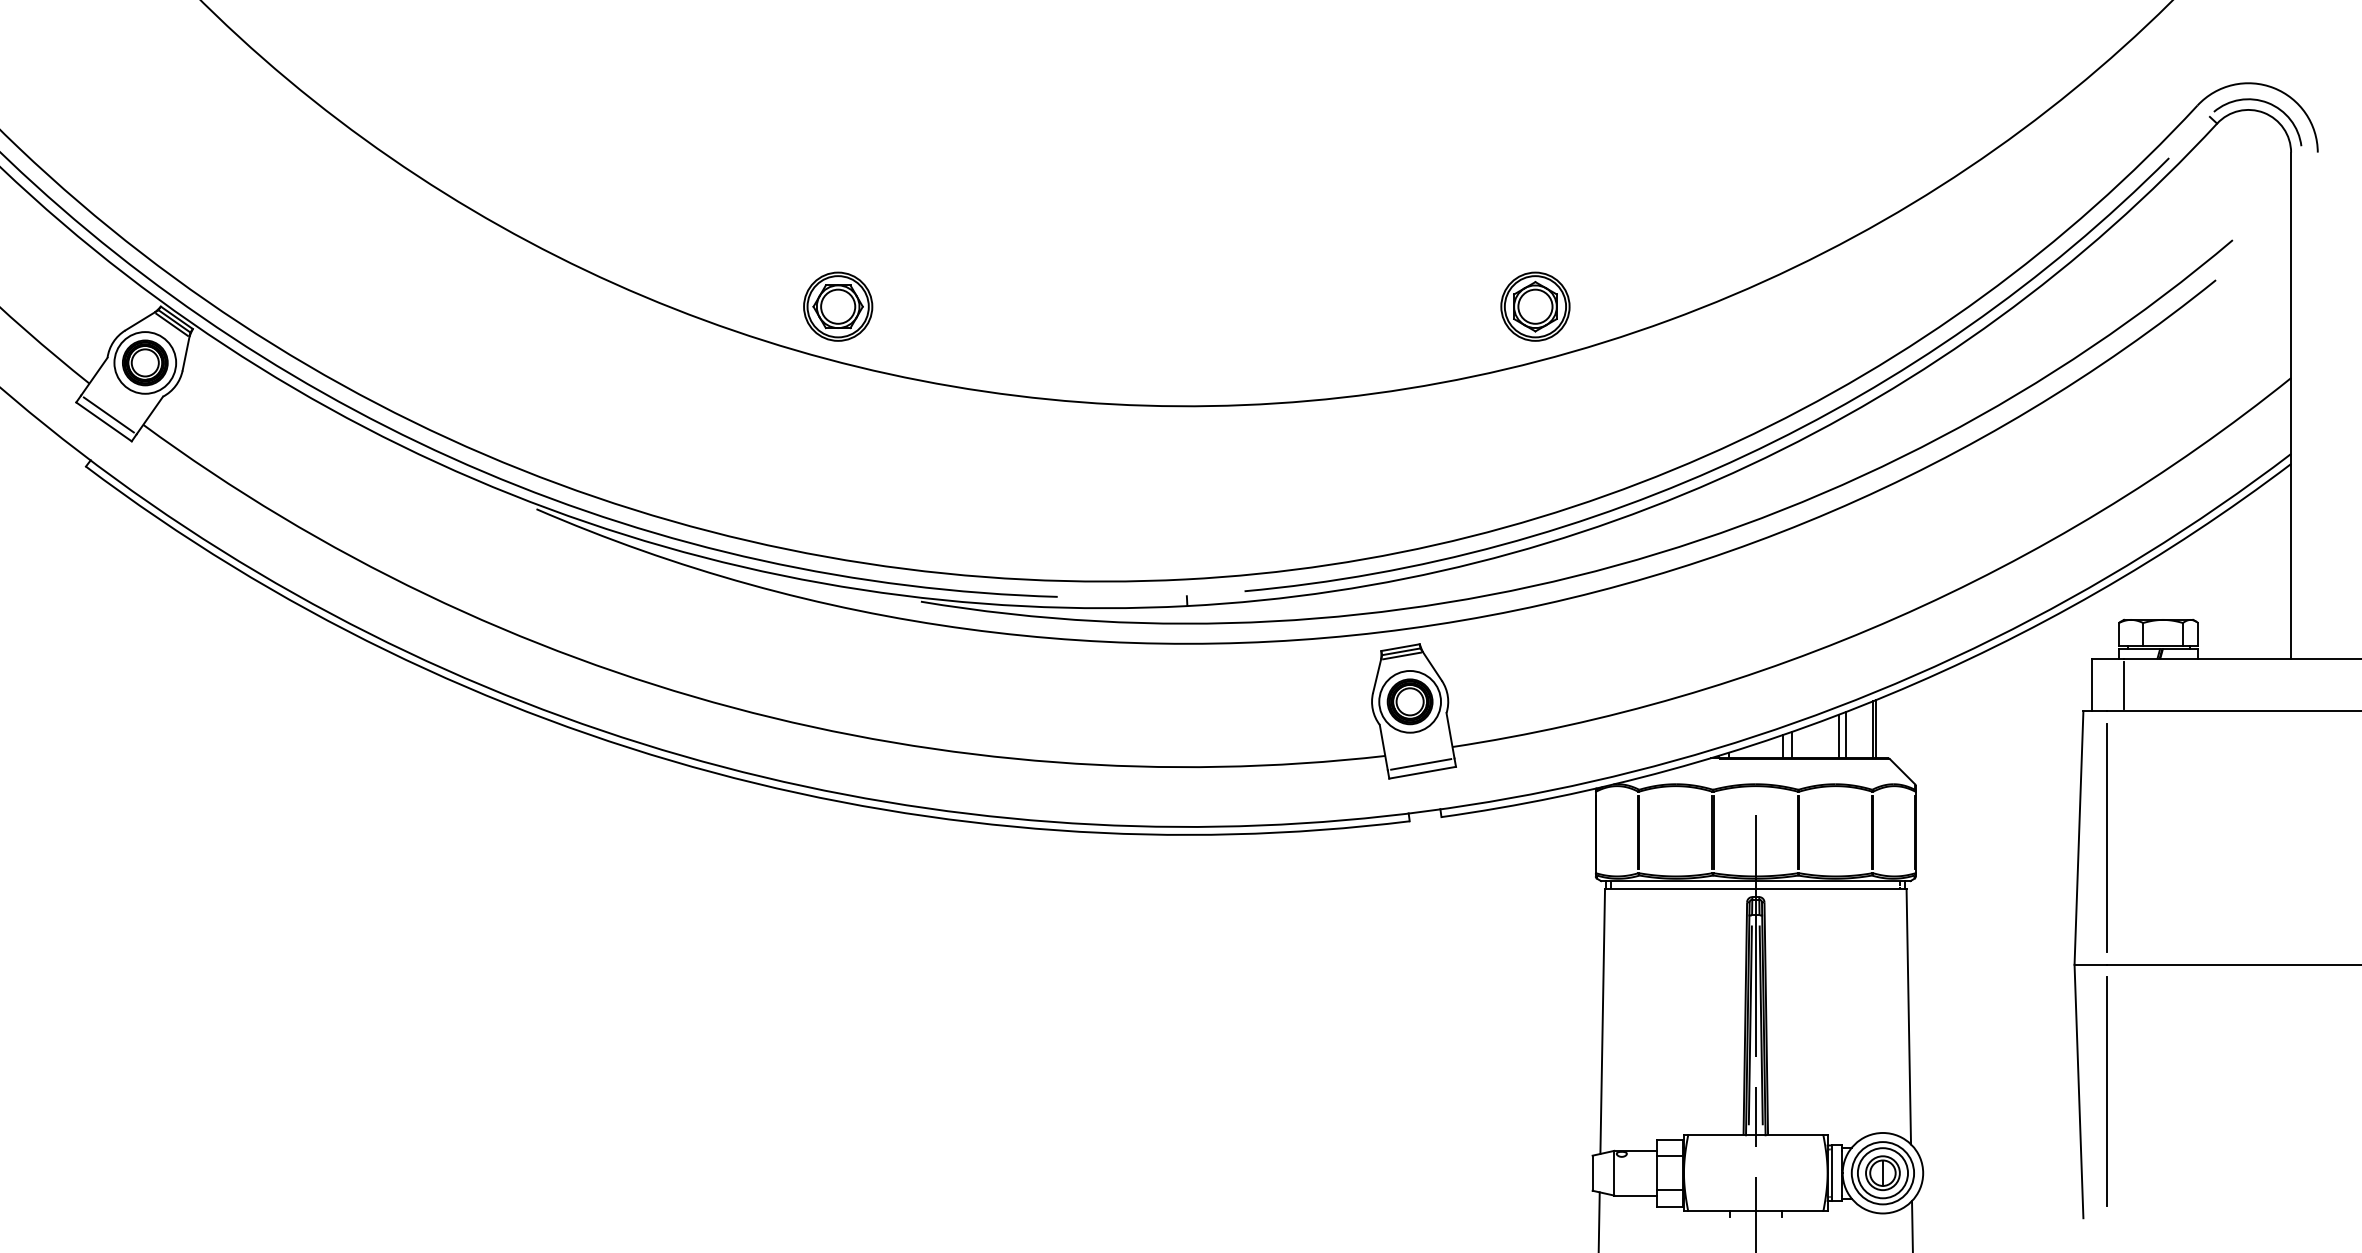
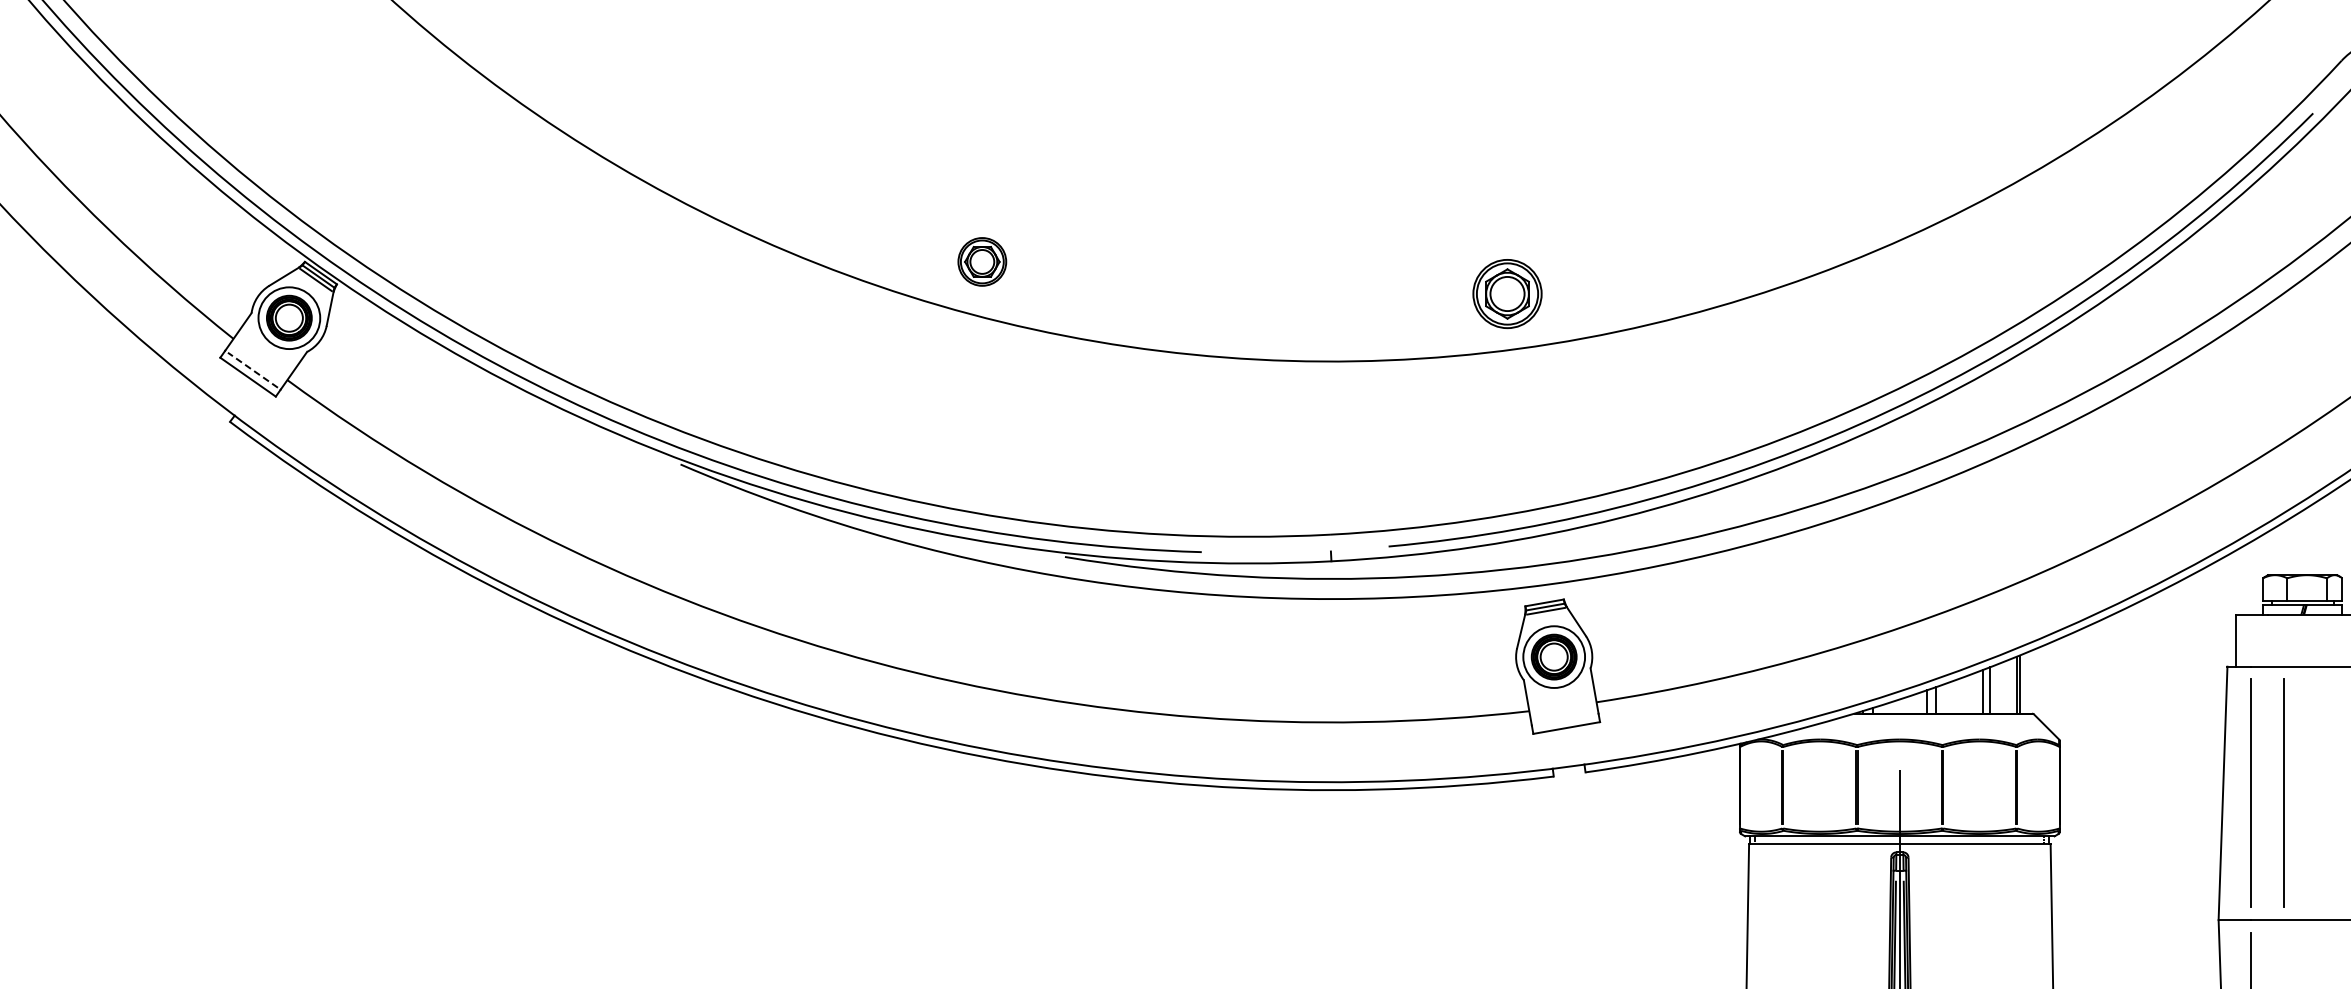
part: (838, 306) -> (982, 261), size x0.7
part: (1535, 306) -> (1507, 293), moved
line: (108, 414) -> (252, 369), solid -> dashed
line: (2123, 685) -> (2267, 640), removed
line: (1421, 764) -> (1565, 719), removed
line: (2139, 837) -> (2283, 792), added

